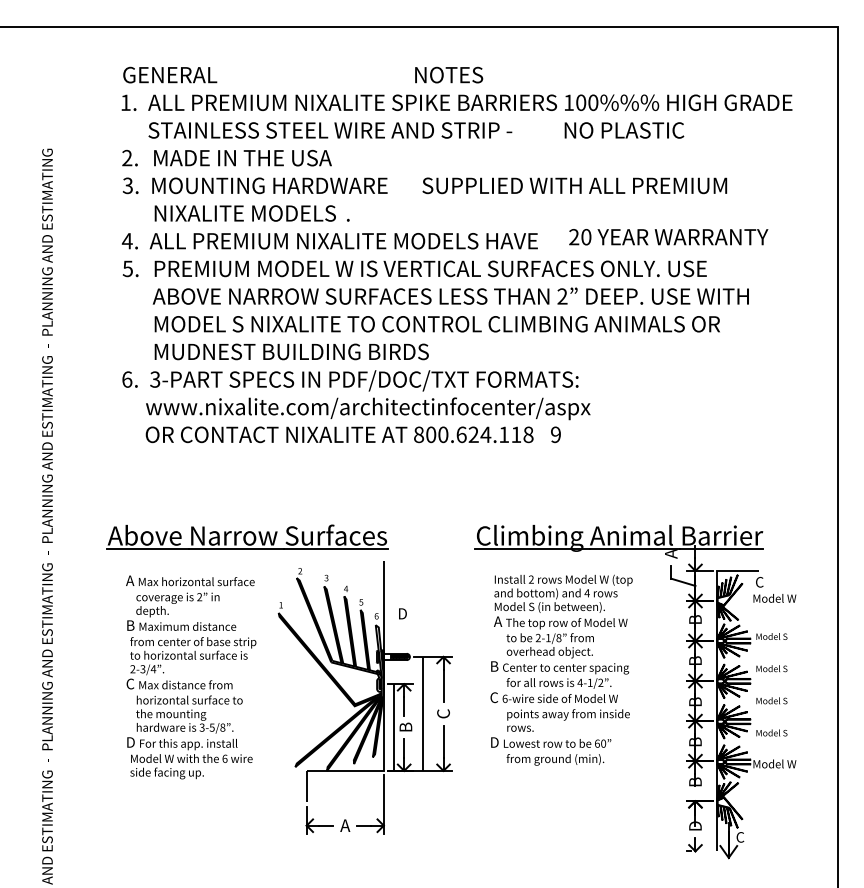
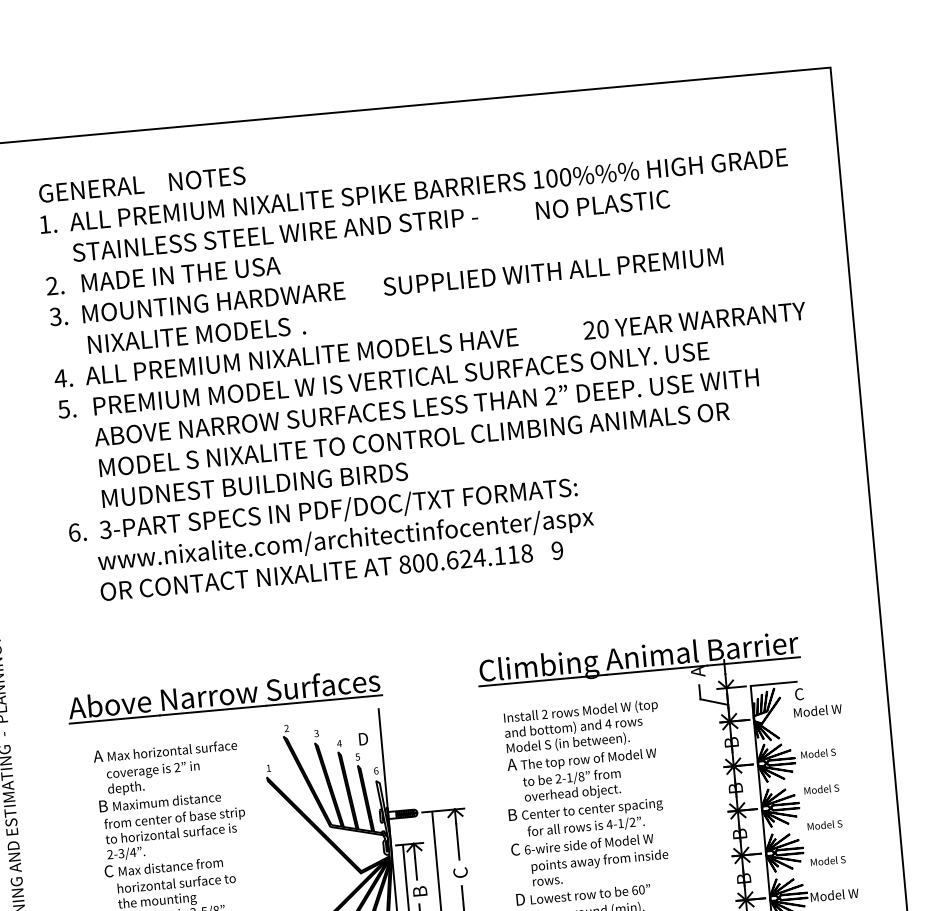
text: (449, 74) -> (207, 178), moved
text: (668, 237) -> (694, 321), moved
text: (402, 613) -> (363, 738), moved

